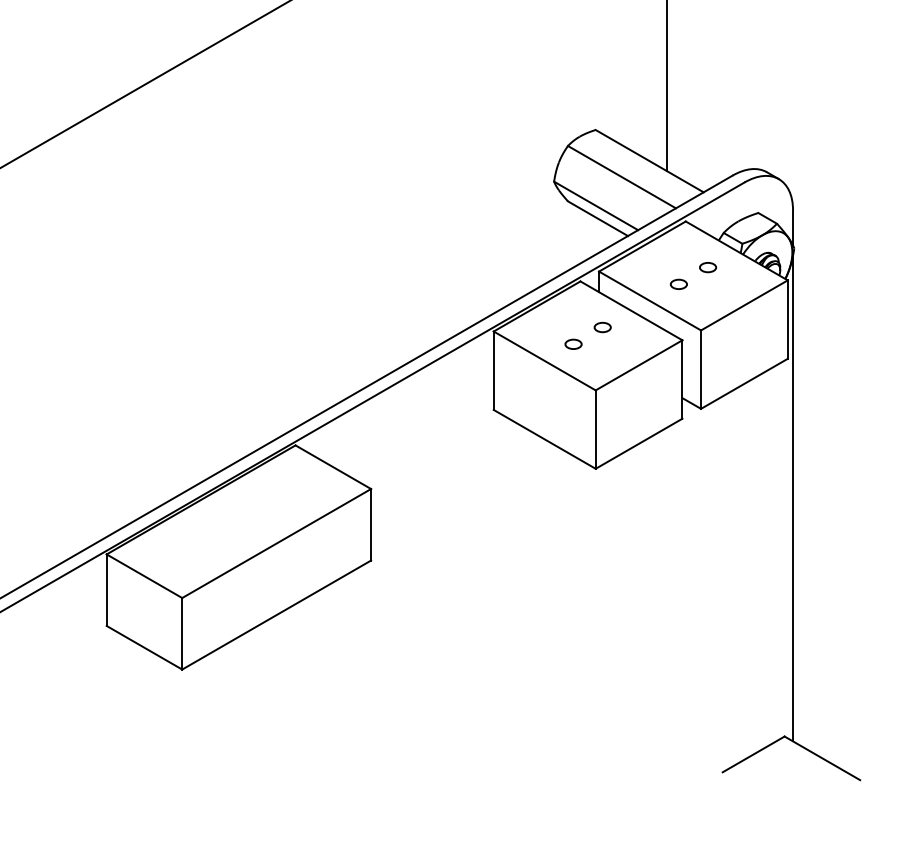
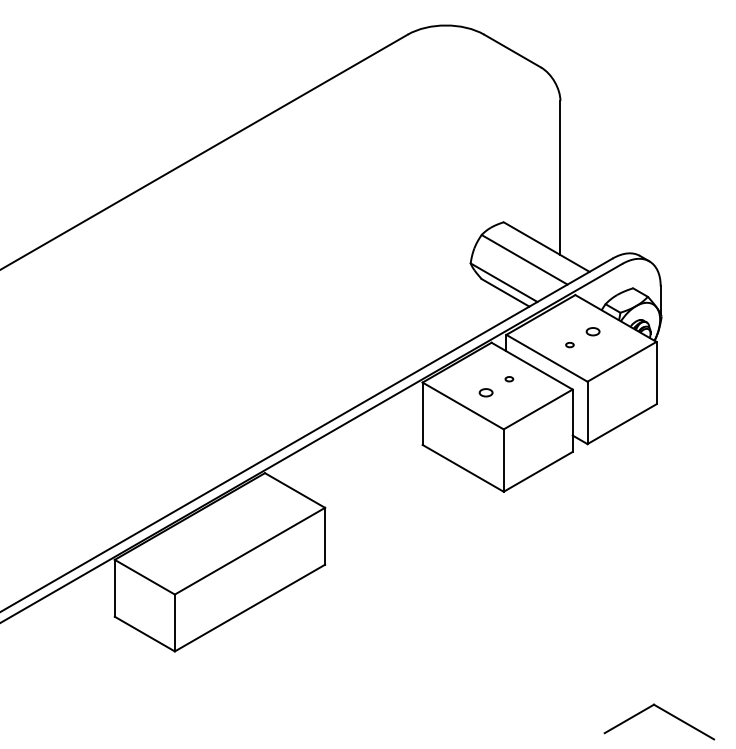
part: (678, 283) -> (569, 344), size x0.6
part: (602, 326) -> (509, 378), size x0.6
line: (792, 498) -> (660, 515), removed

